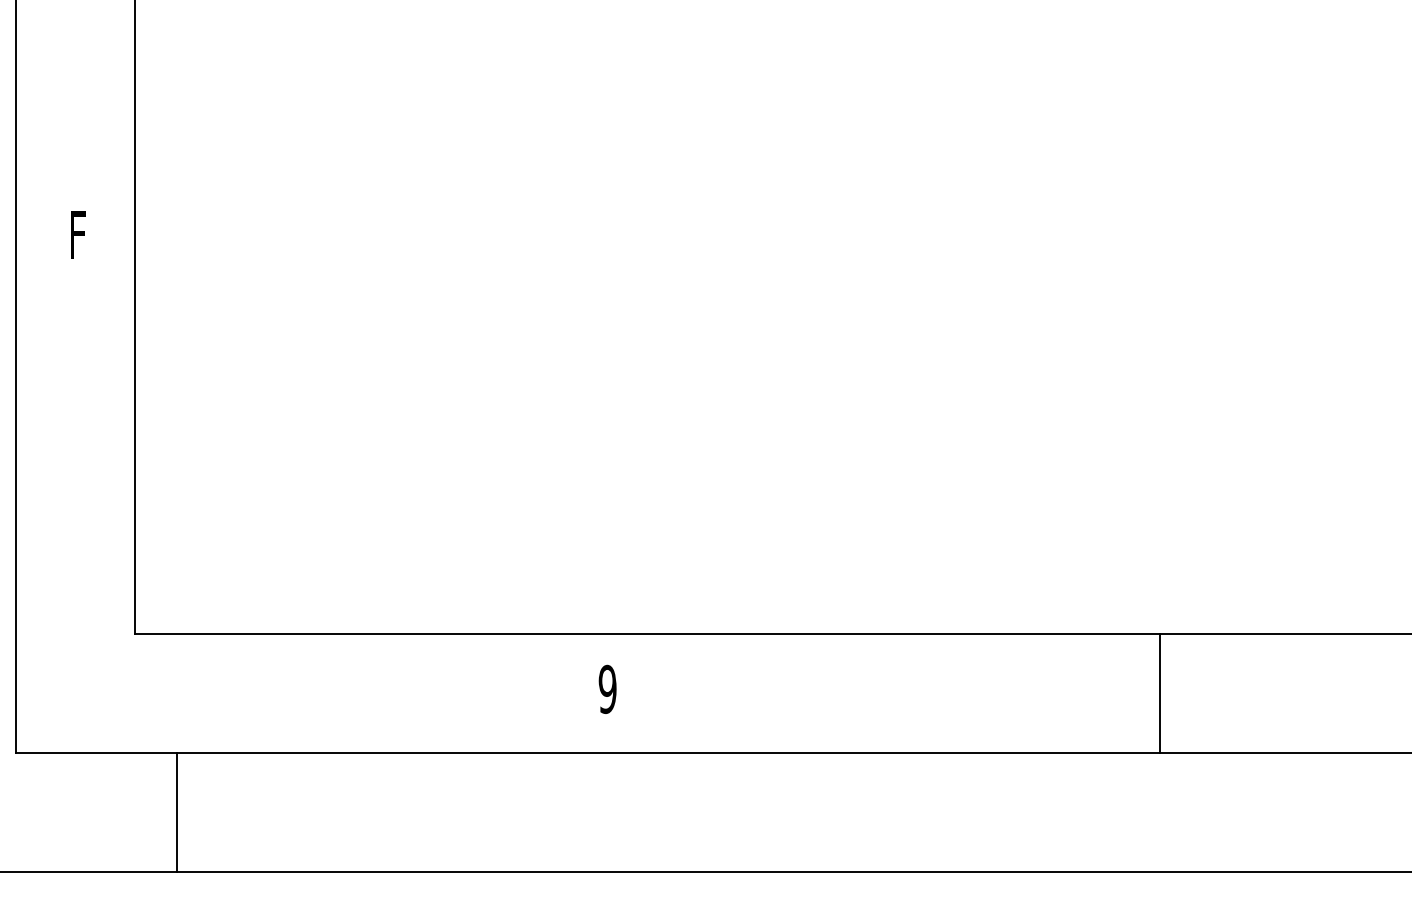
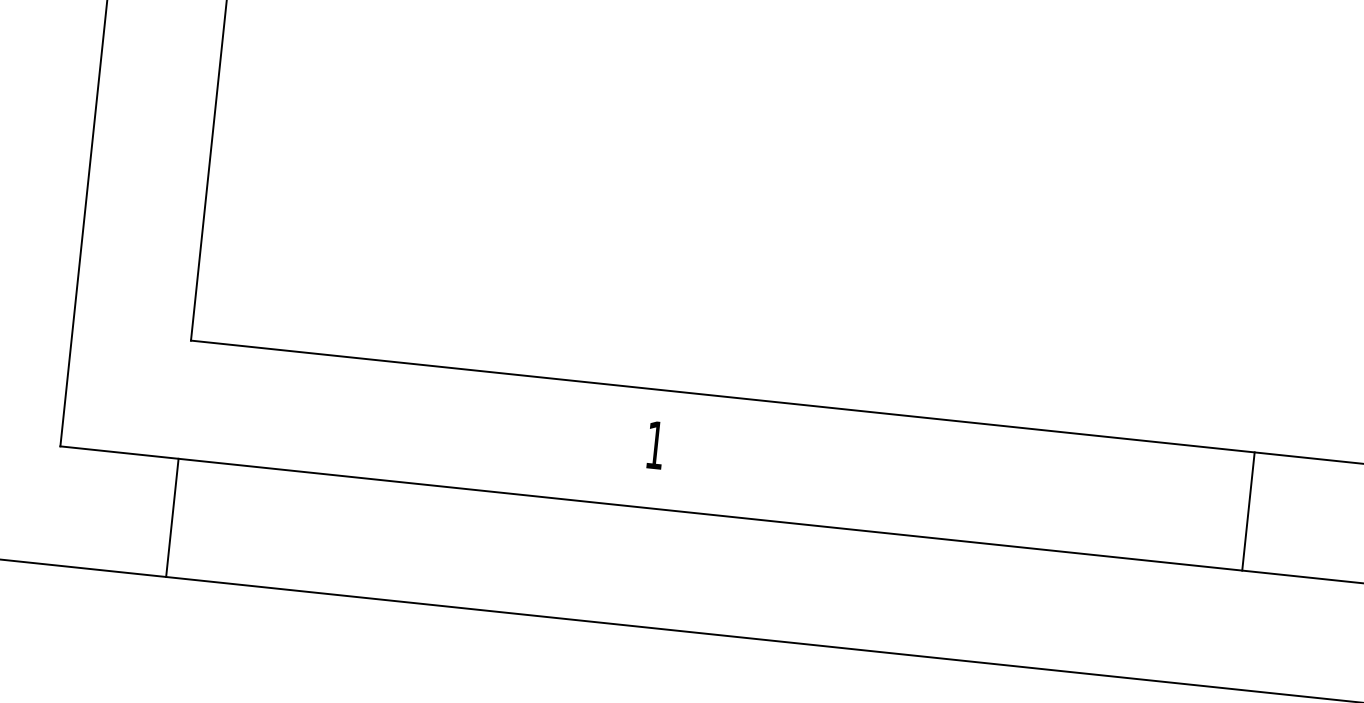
text: (607, 688) -> (655, 444), 9 -> 1
line: (1160, 692) -> (1248, 510), moved
line: (176, 811) -> (172, 517), moved

